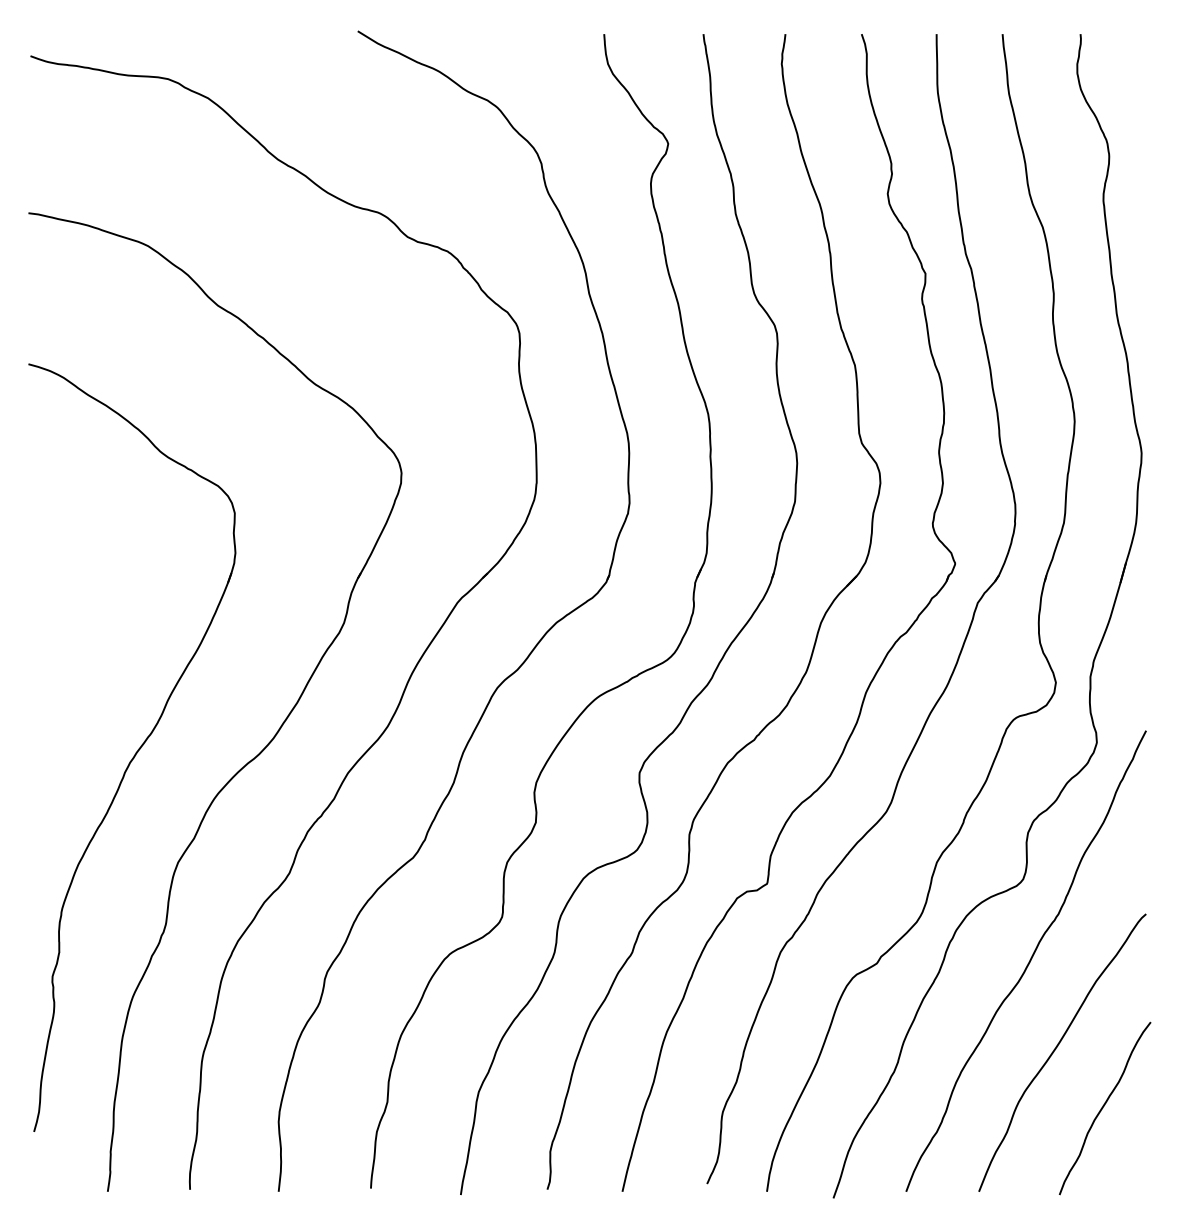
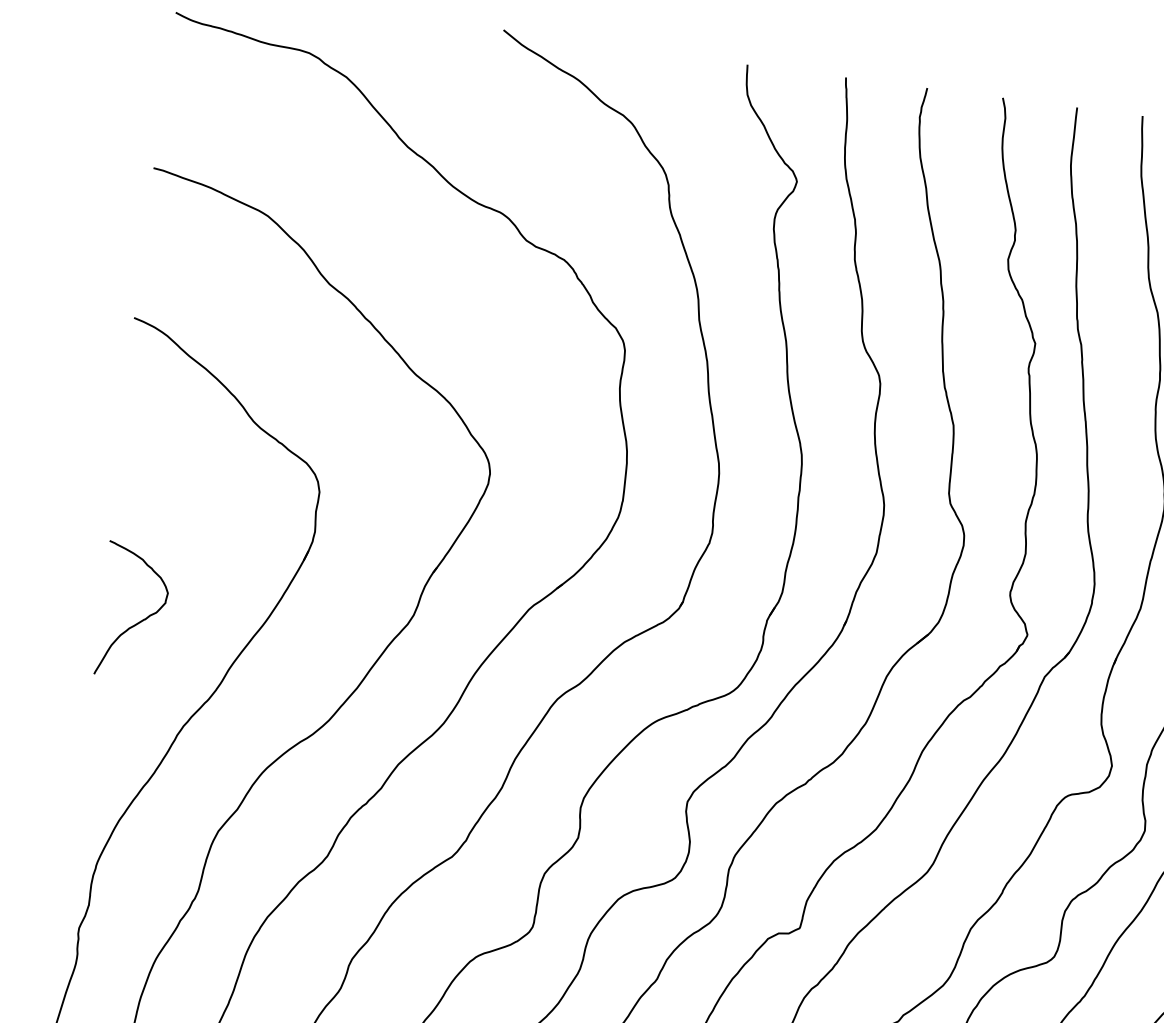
curve: (72, 664) -> (139, 621), added

